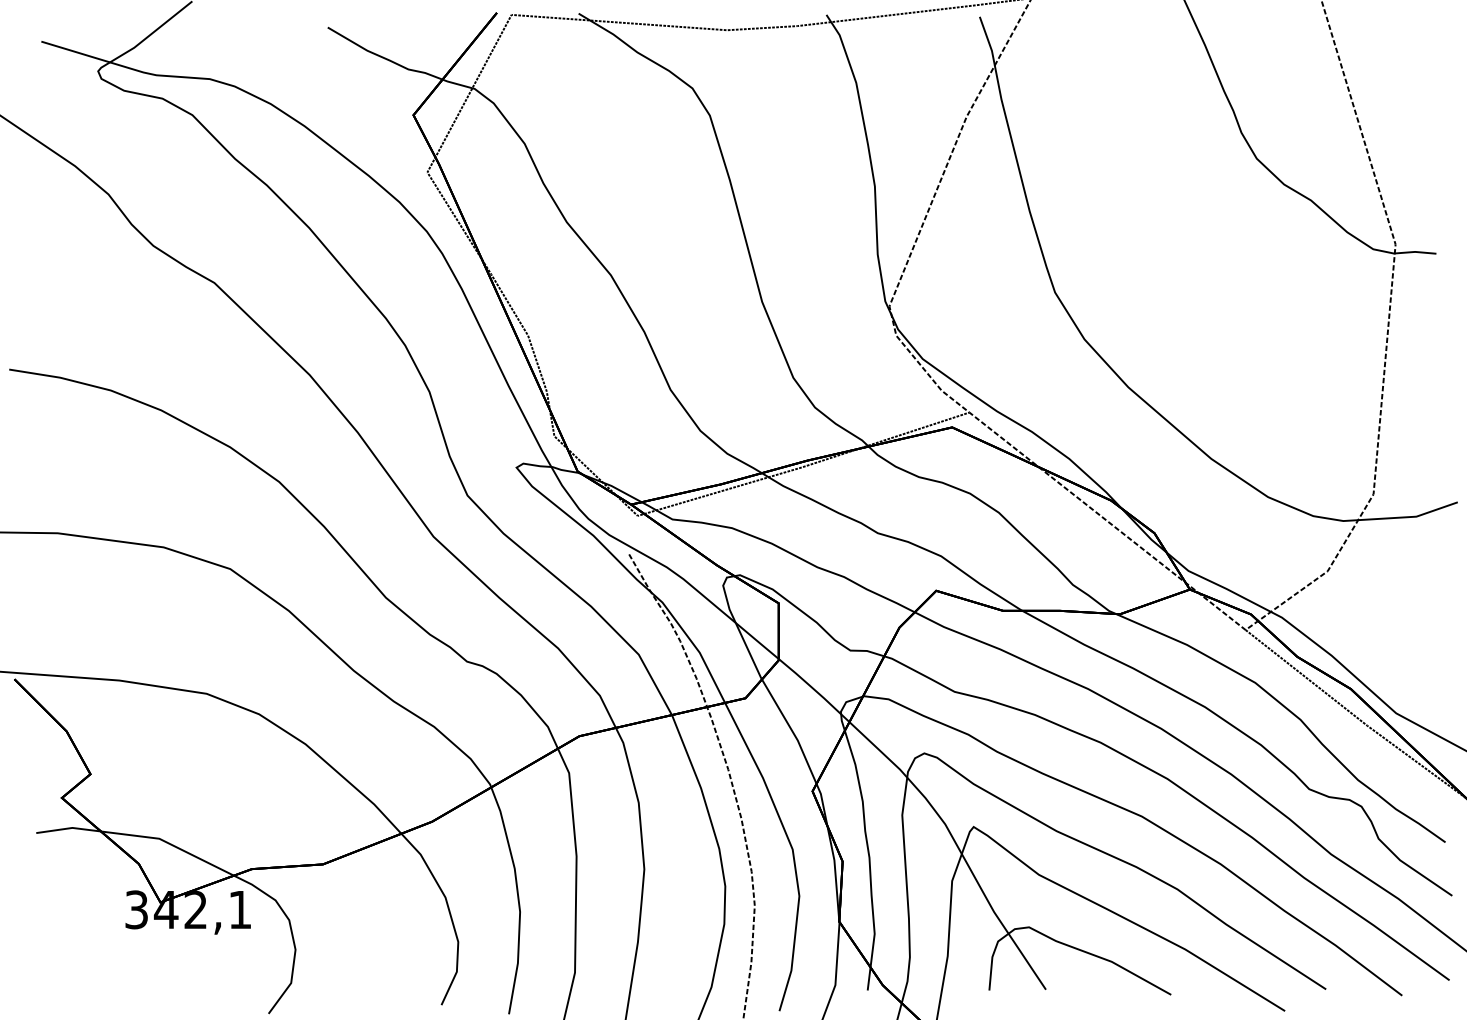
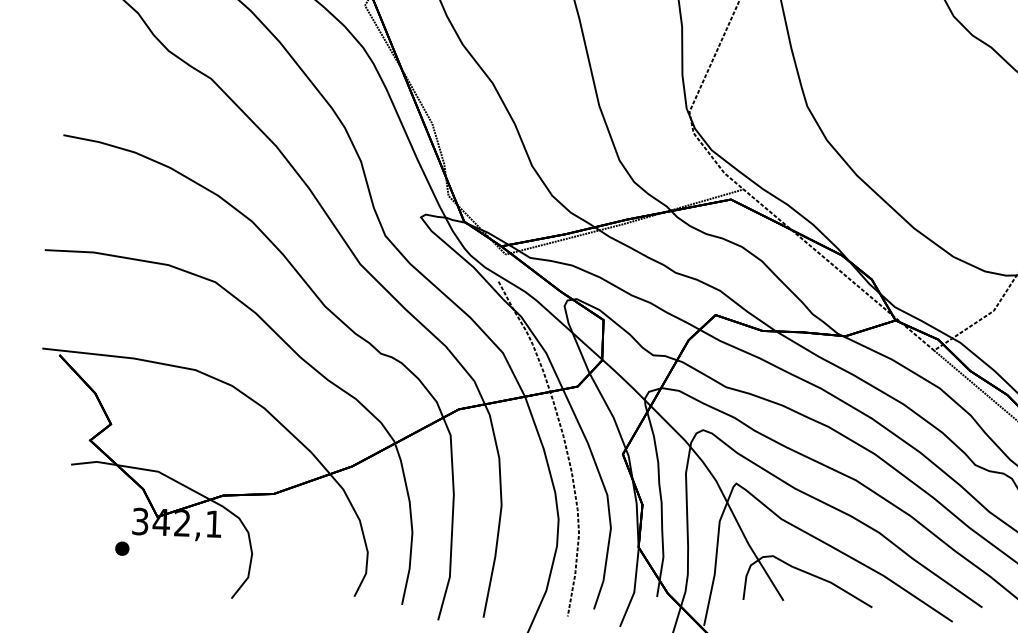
part: (112, 948) -> (122, 548), added

